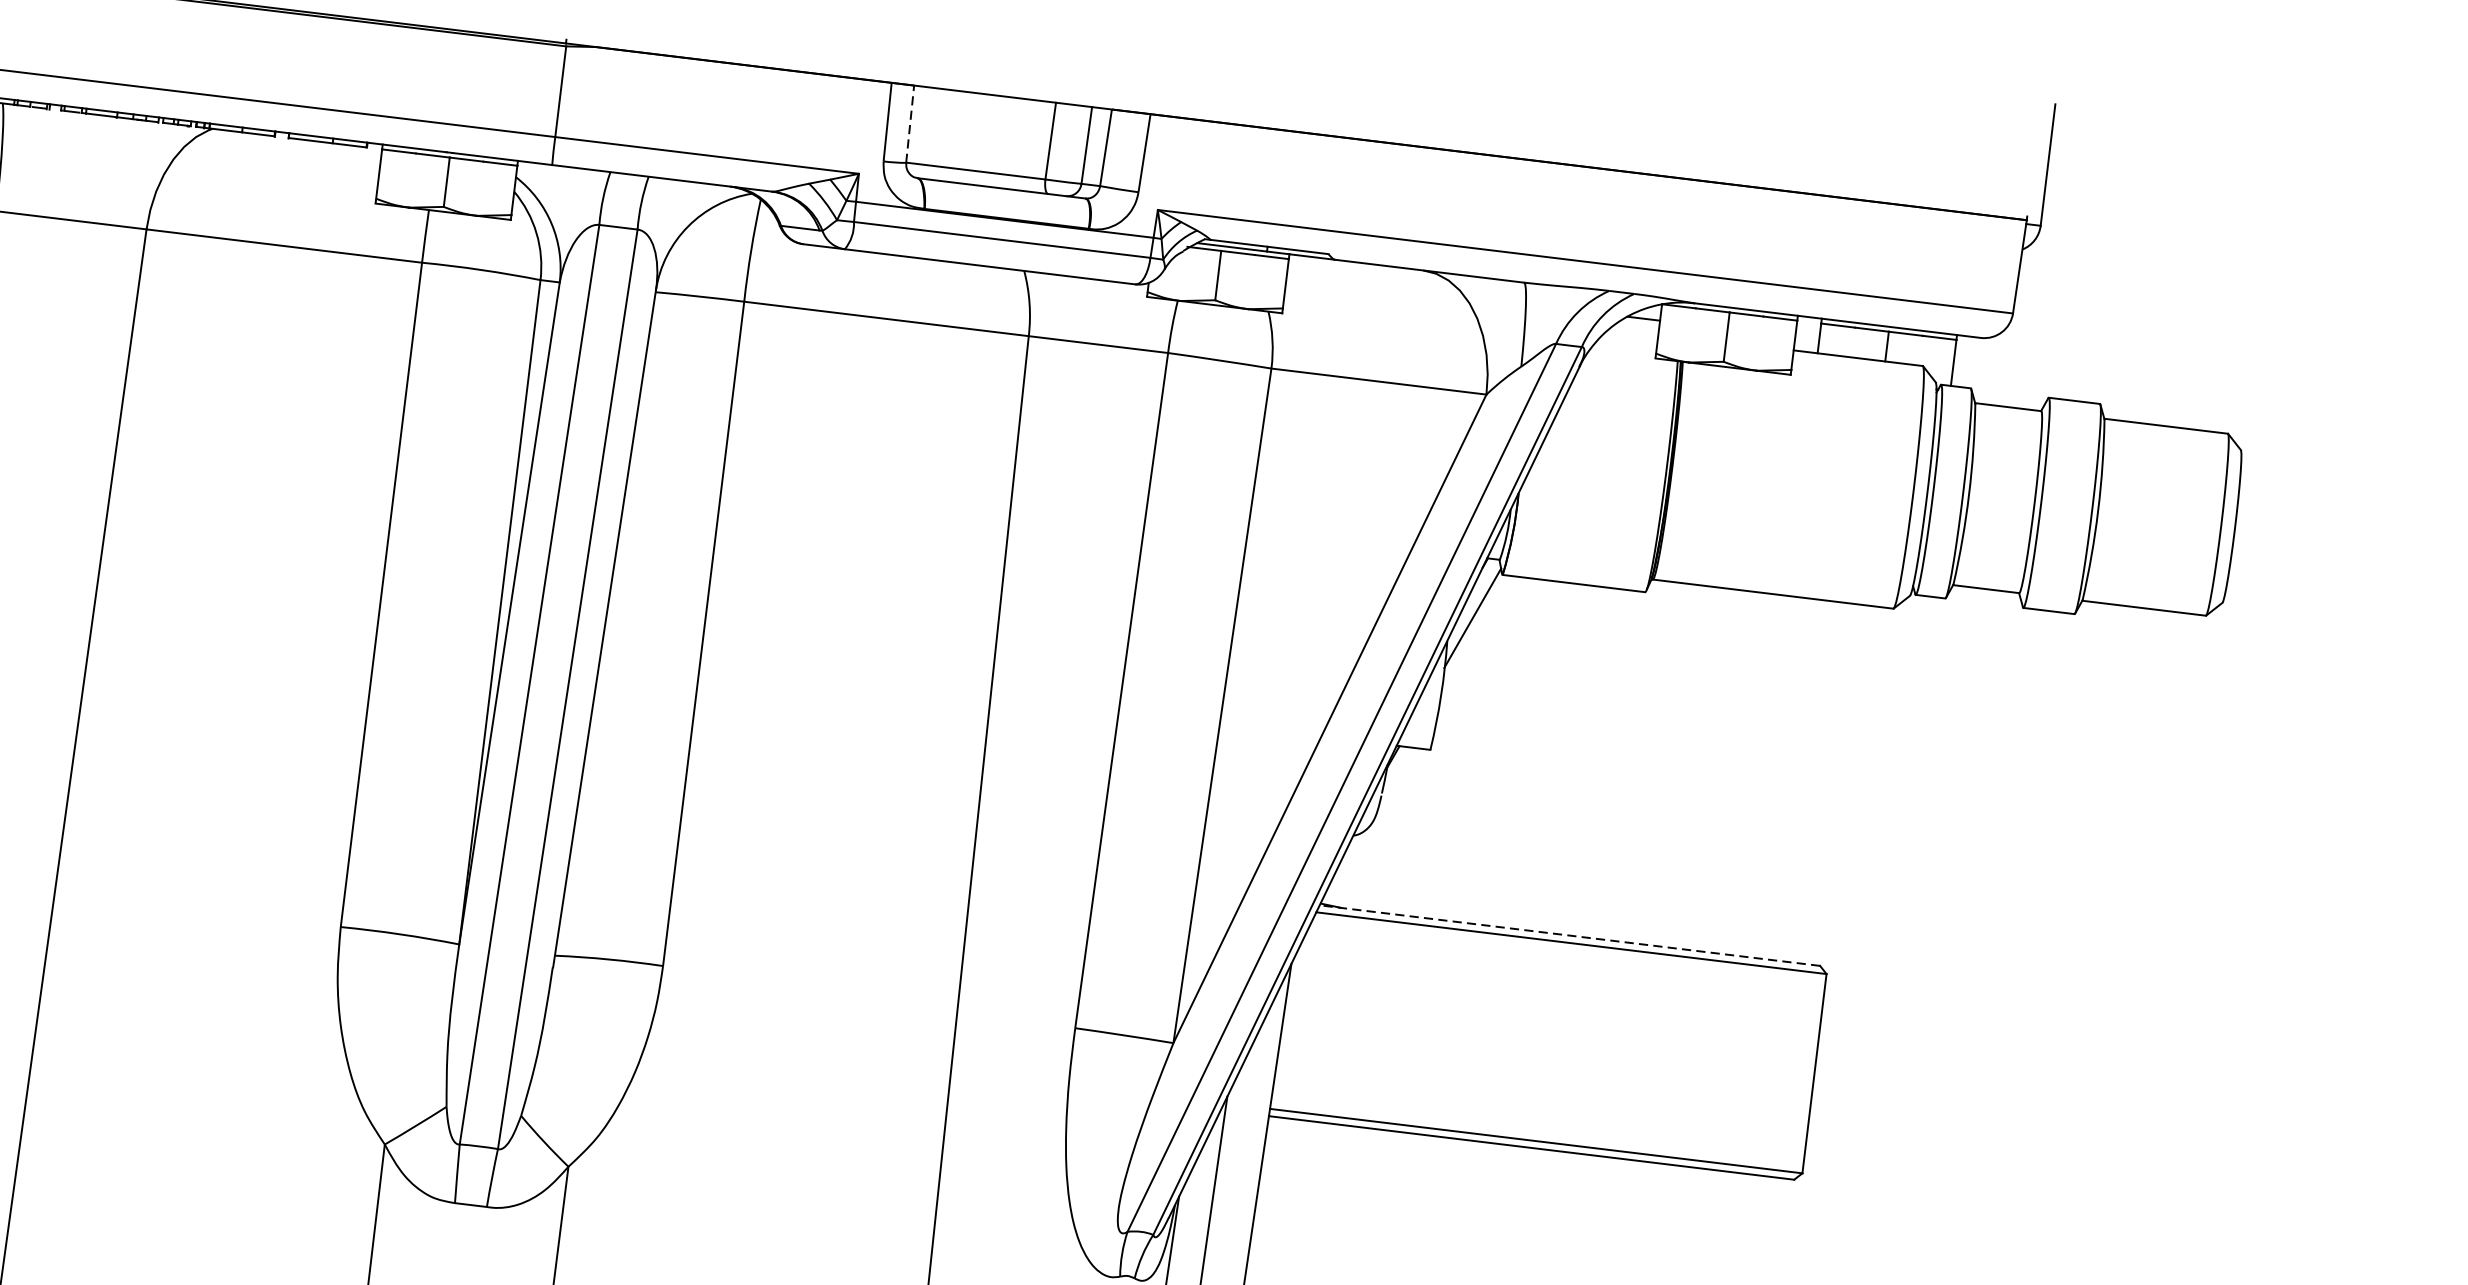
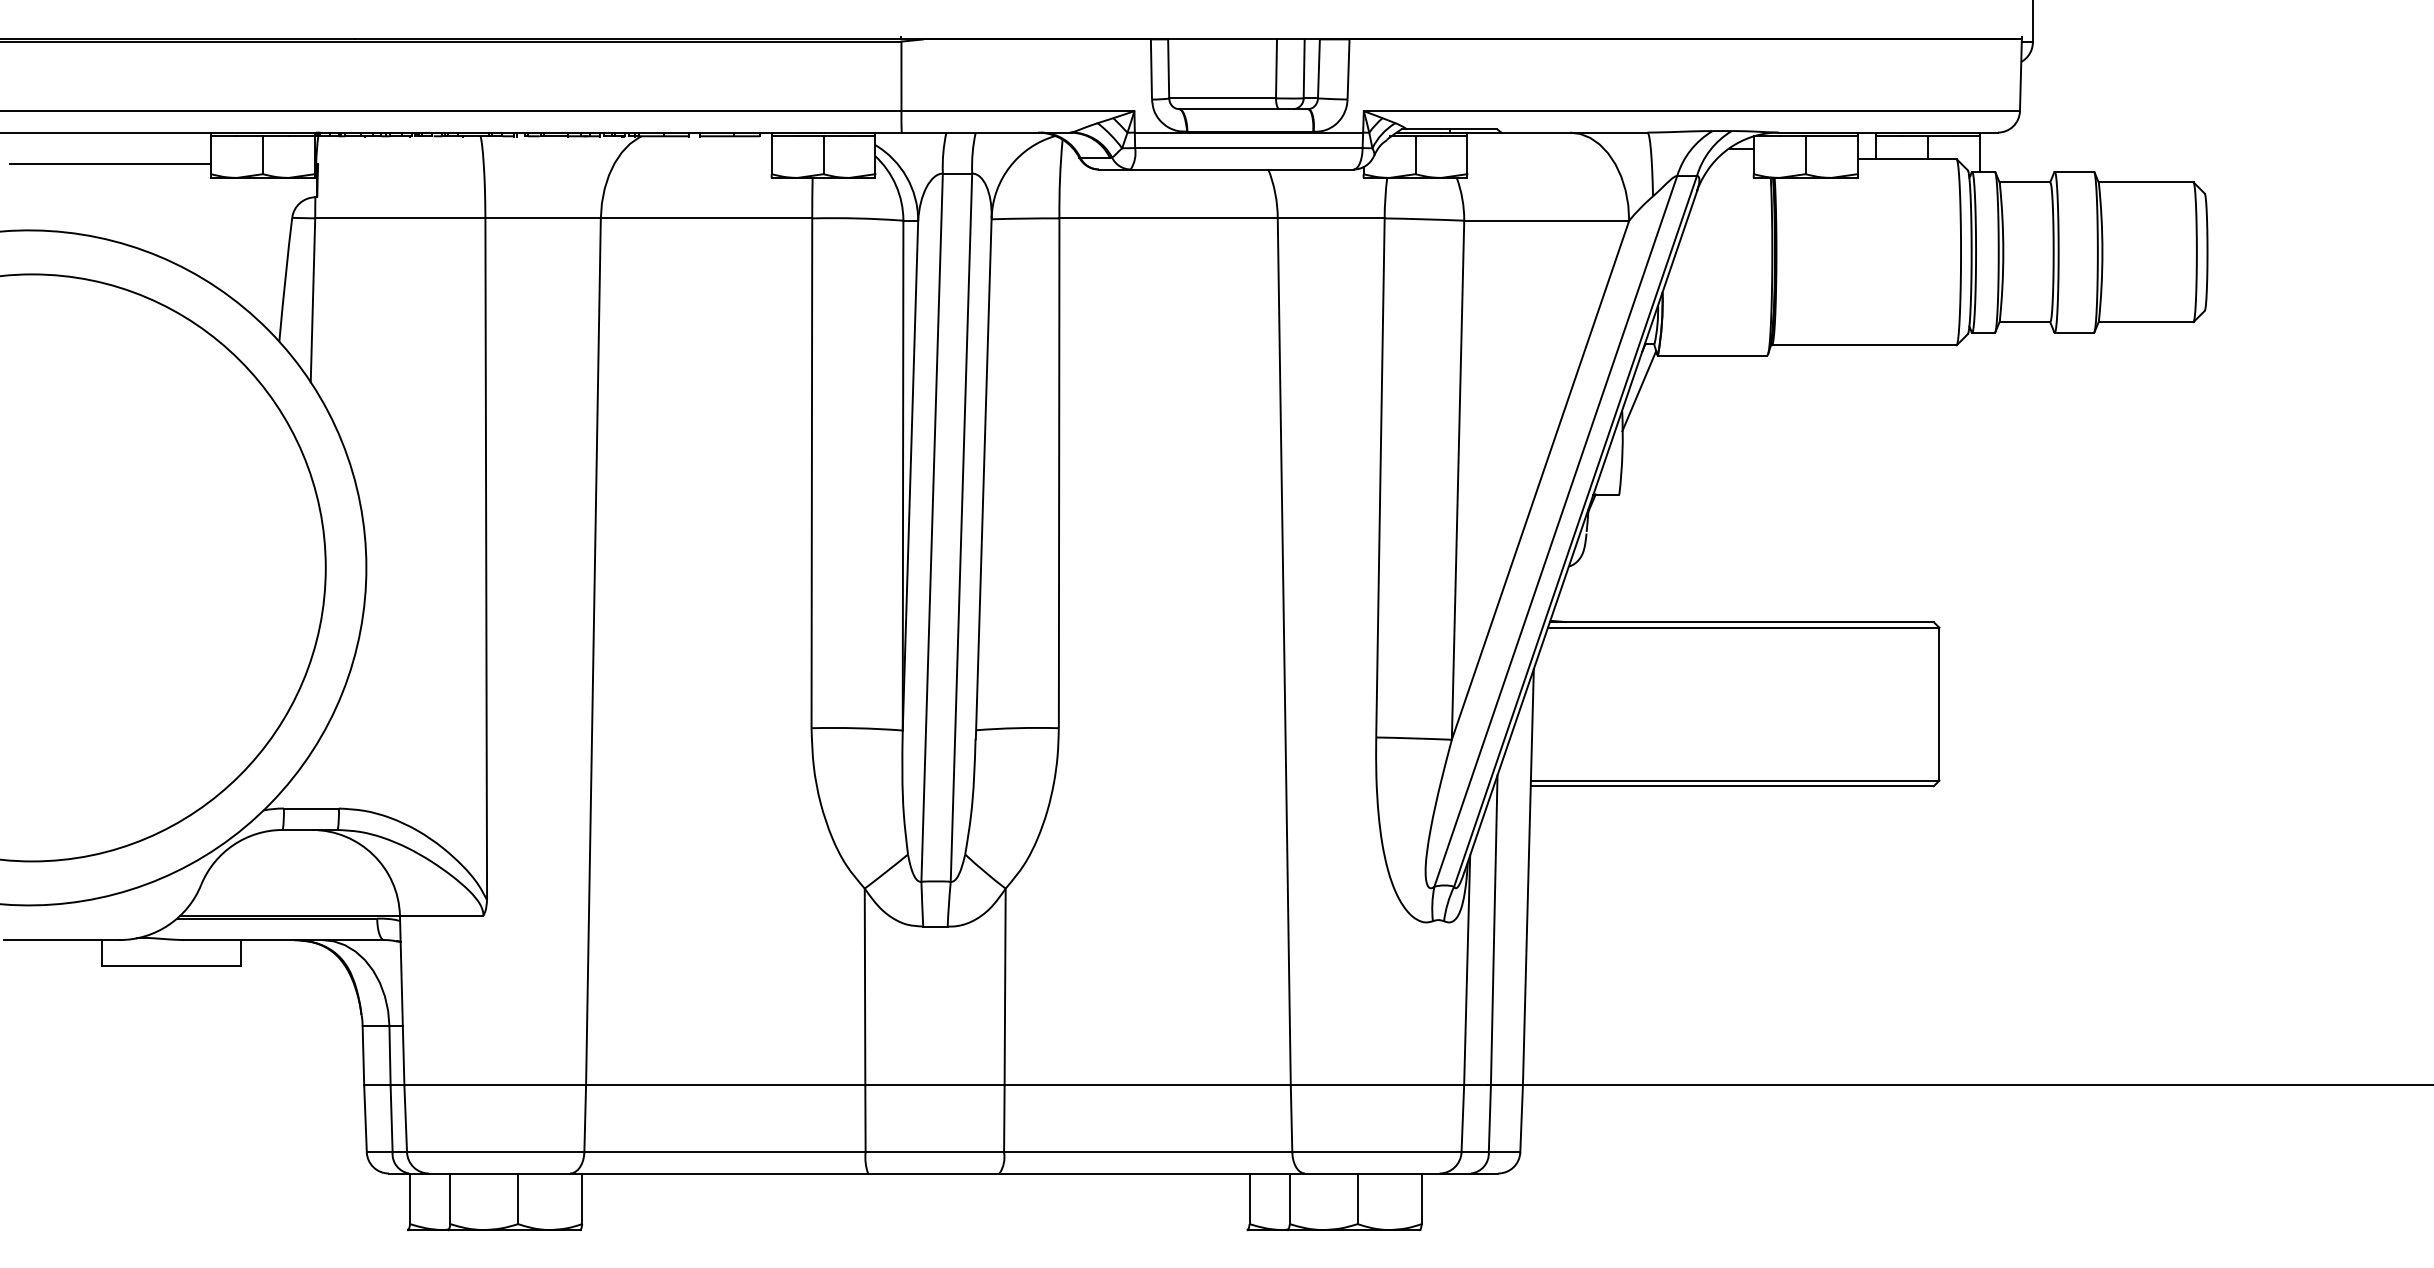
line: (910, 123) -> (1168, 68), dashed -> solid
line: (1569, 935) -> (1741, 622), dashed -> solid

